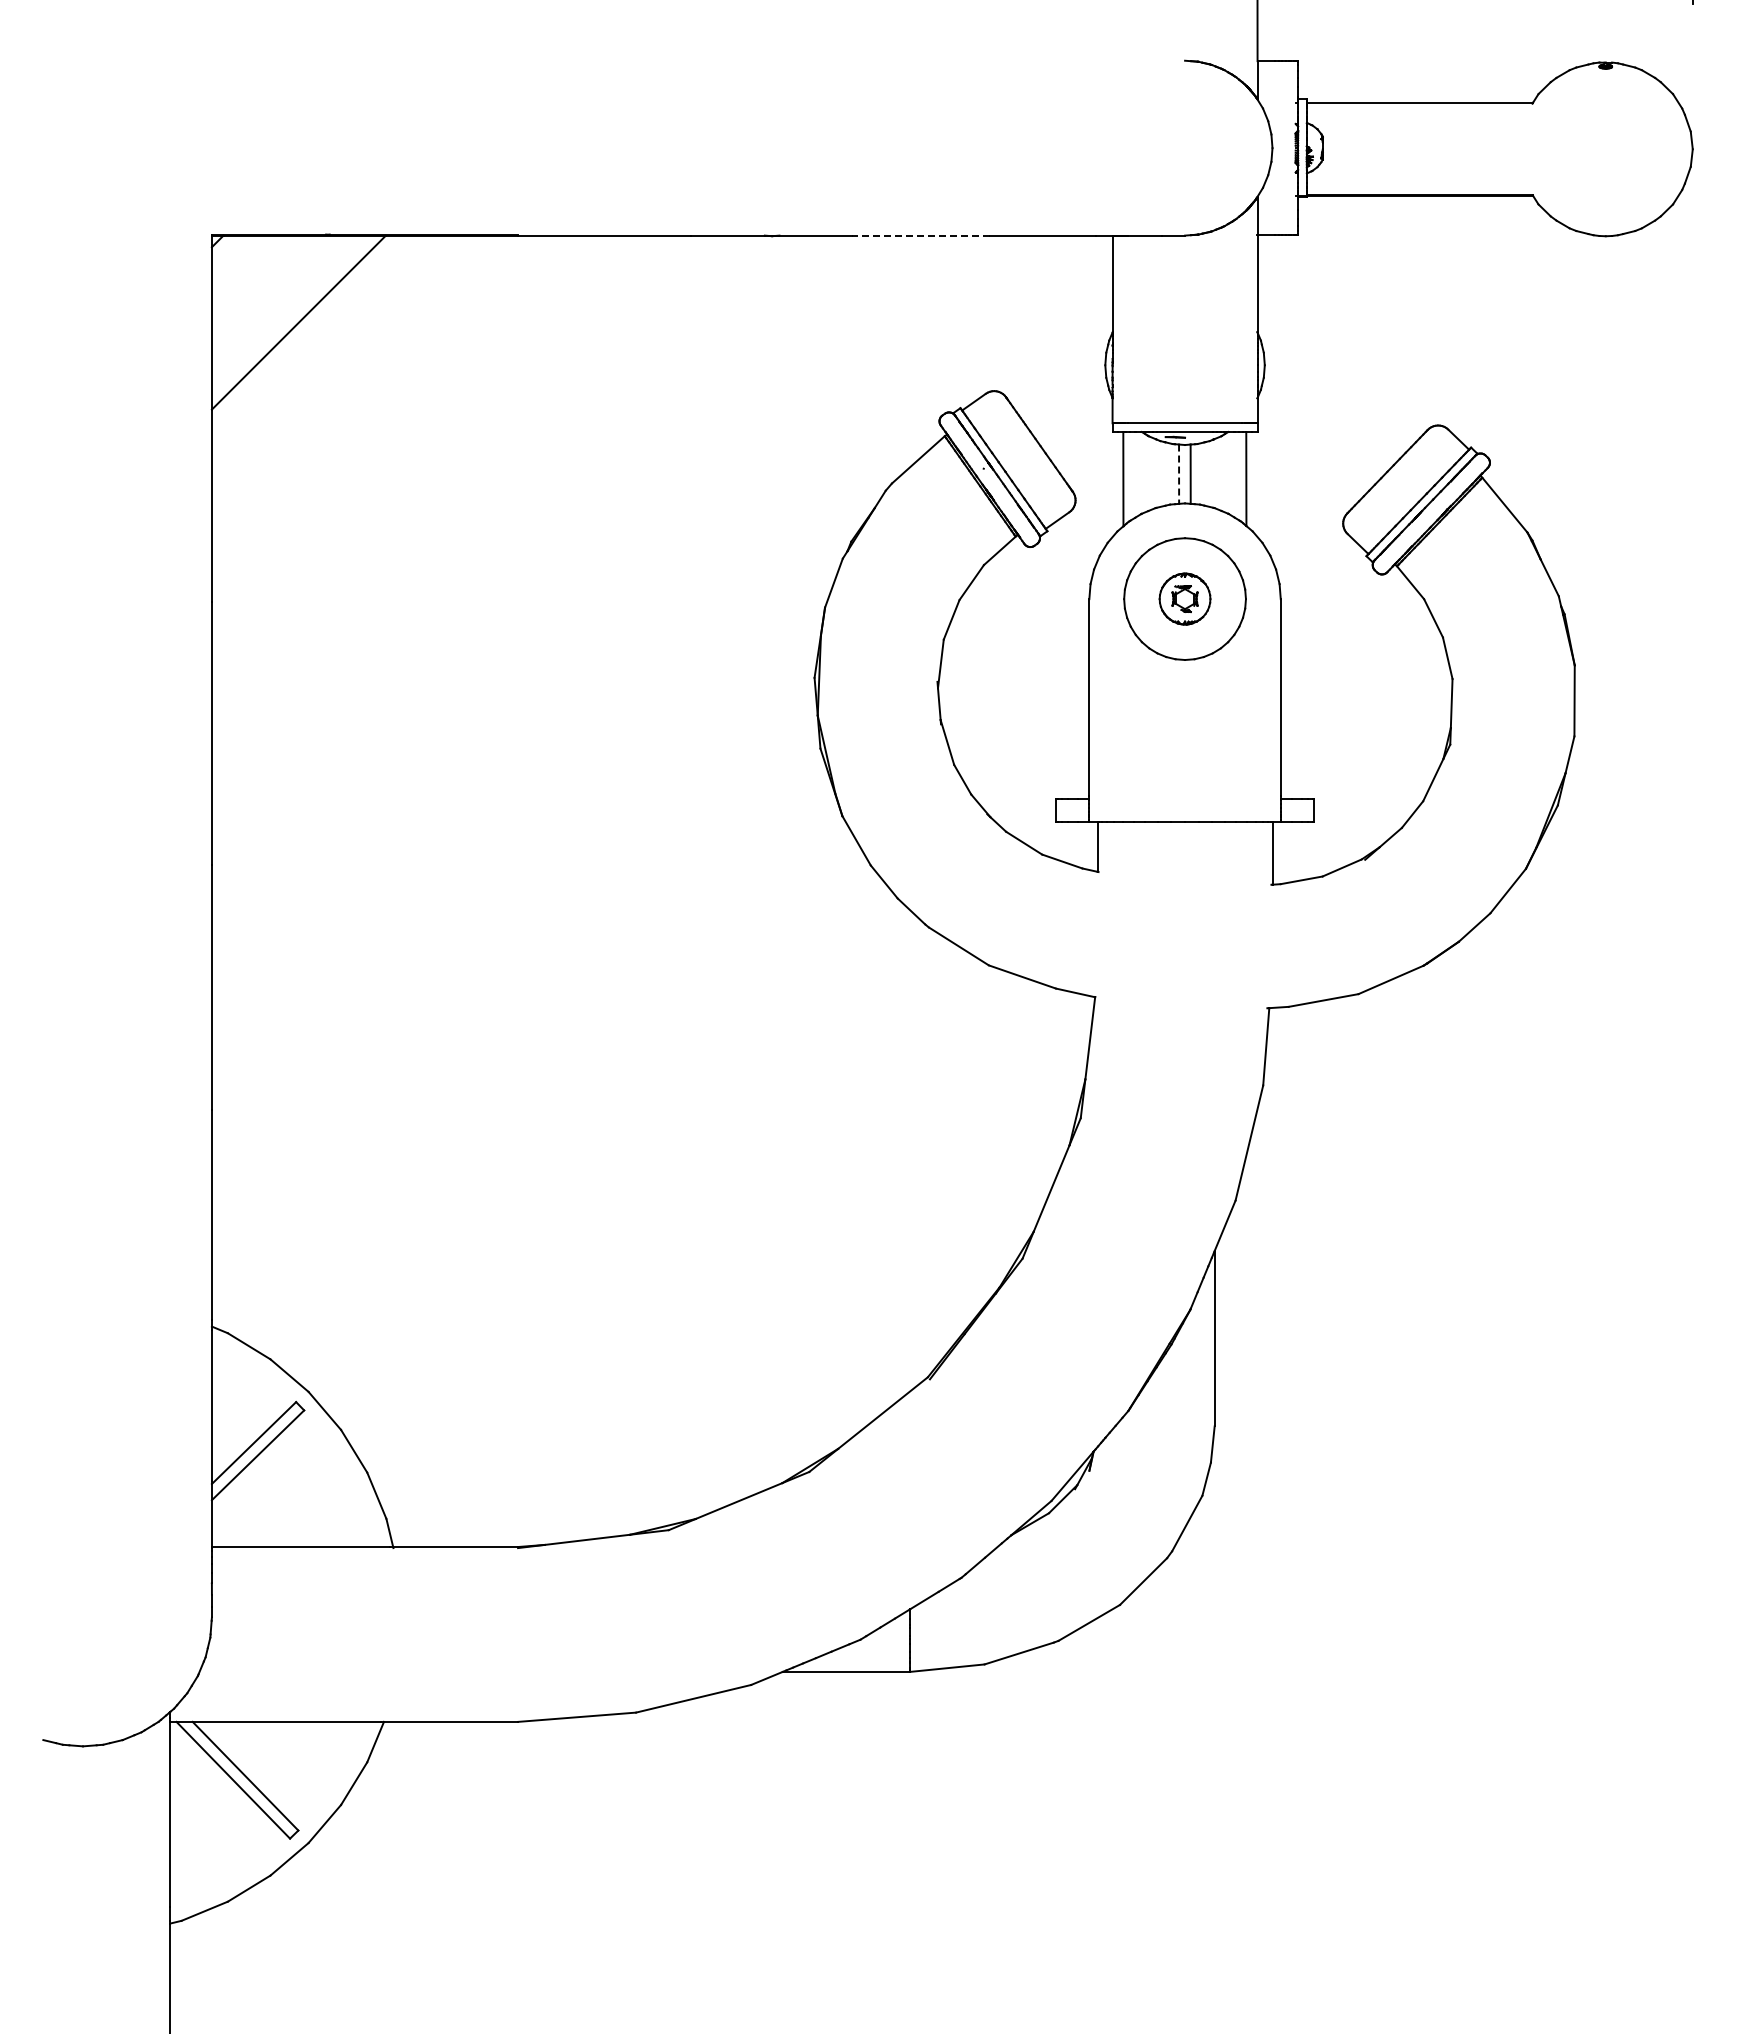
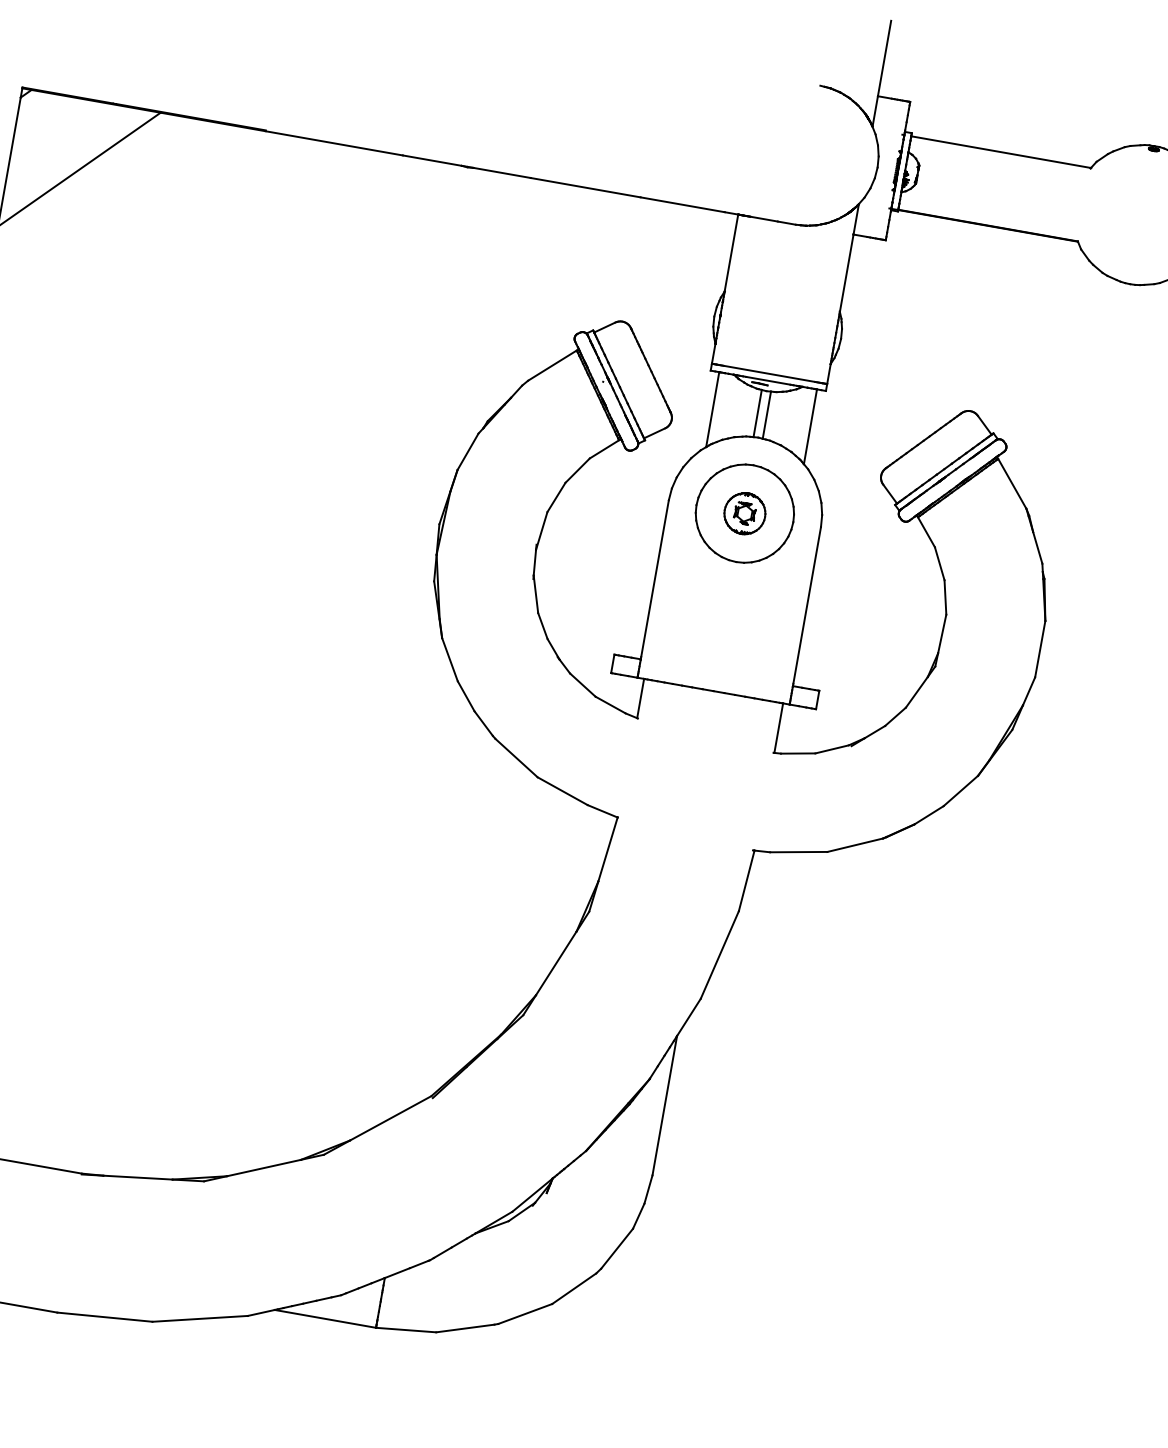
line: (920, 235) -> (585, 187), dashed -> solid
line: (1179, 474) -> (757, 413), dashed -> solid

